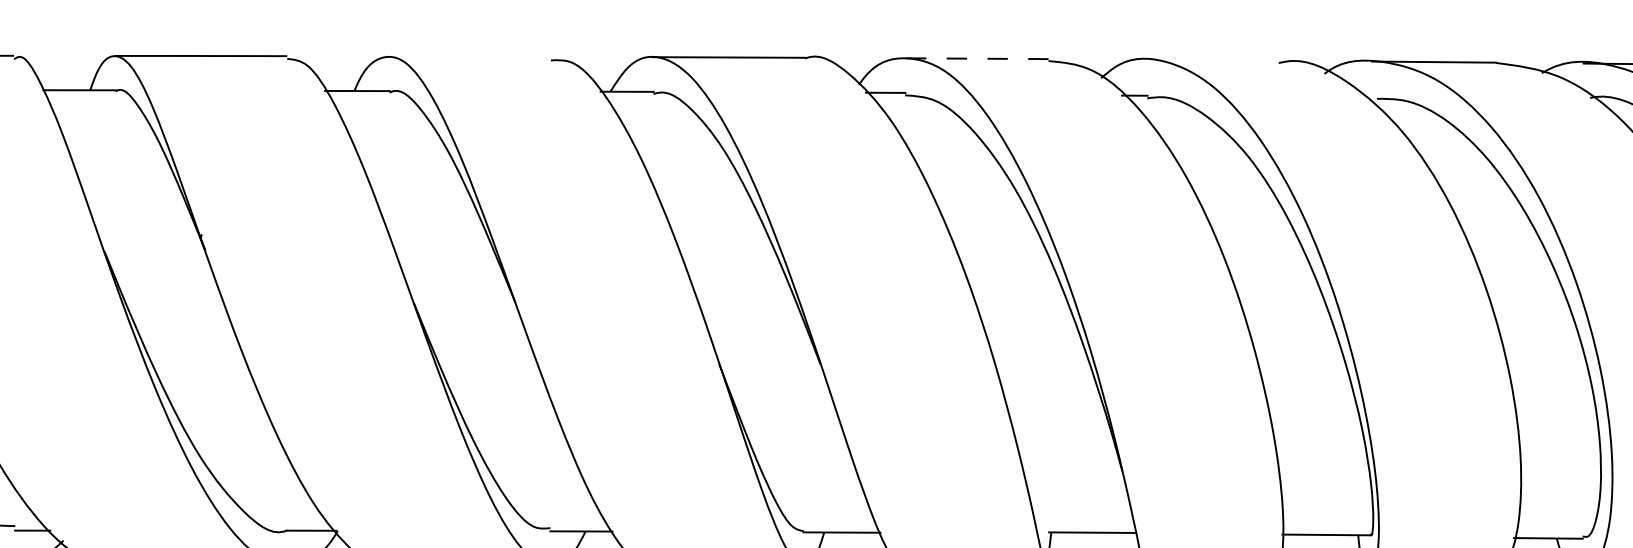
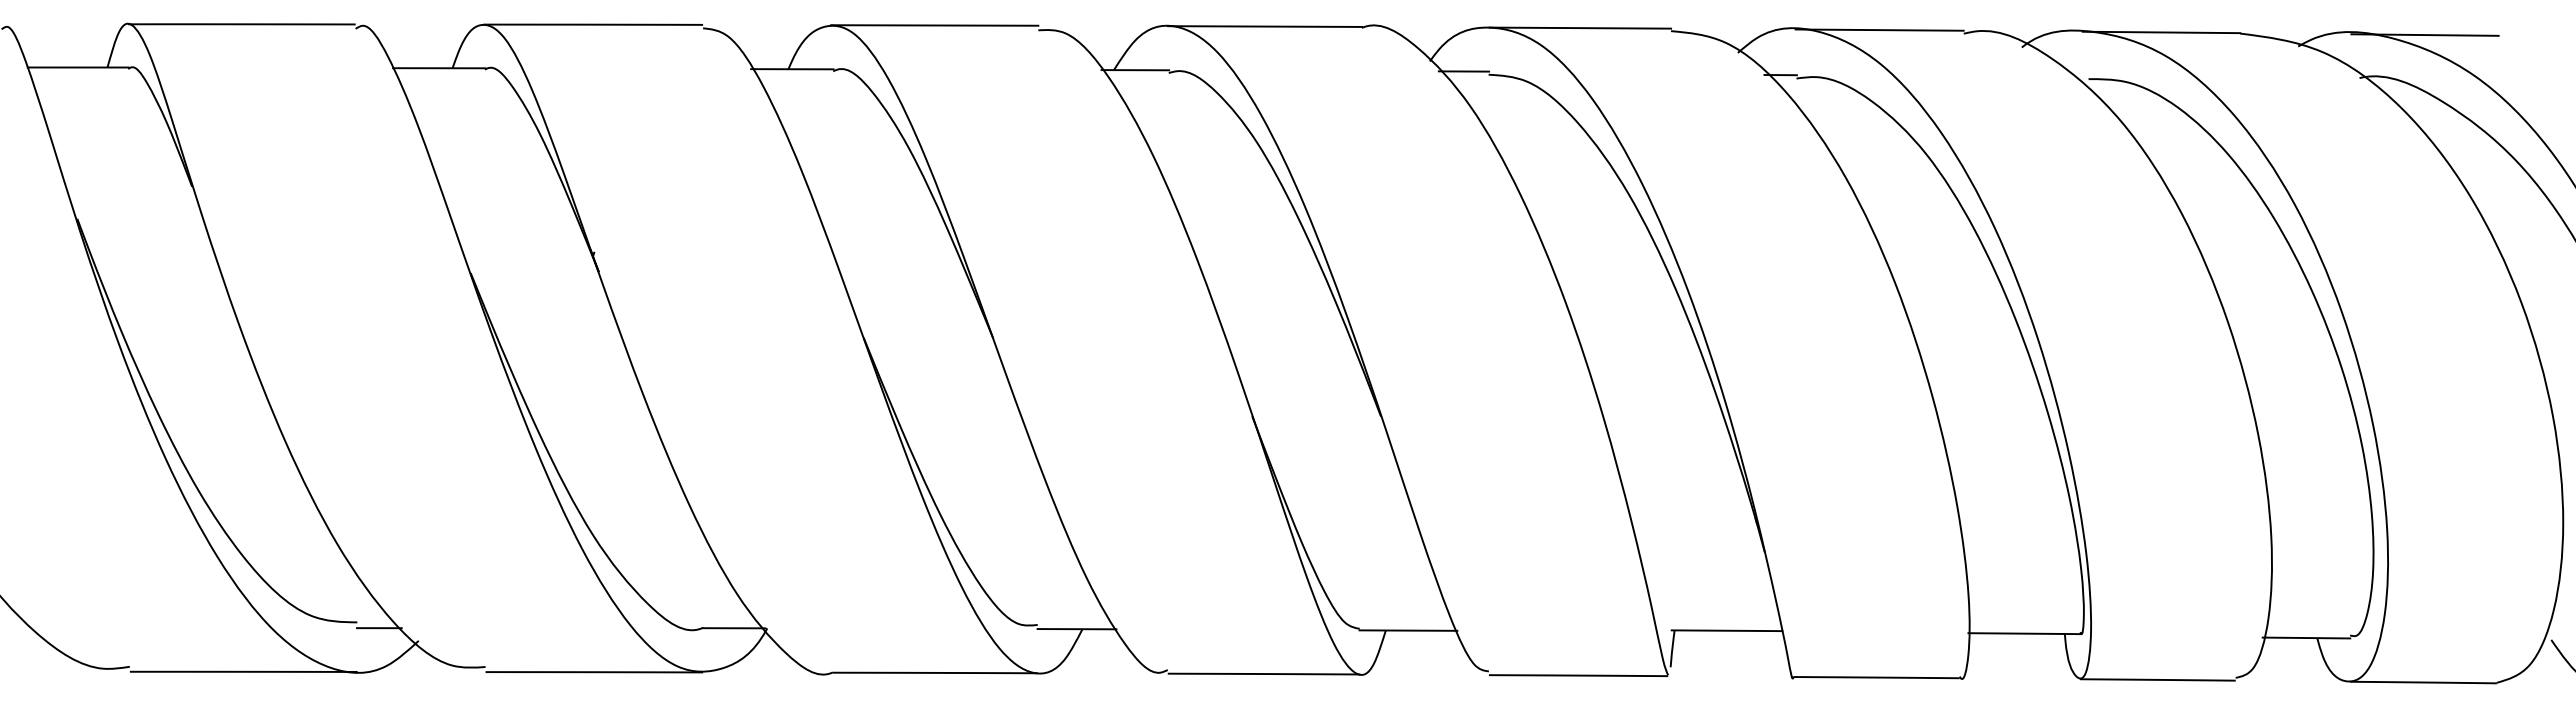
line: (469, 56) -> (934, 25), added
line: (977, 59) -> (1580, 28), dashed -> solid
line: (1212, 59) -> (1879, 29), added

